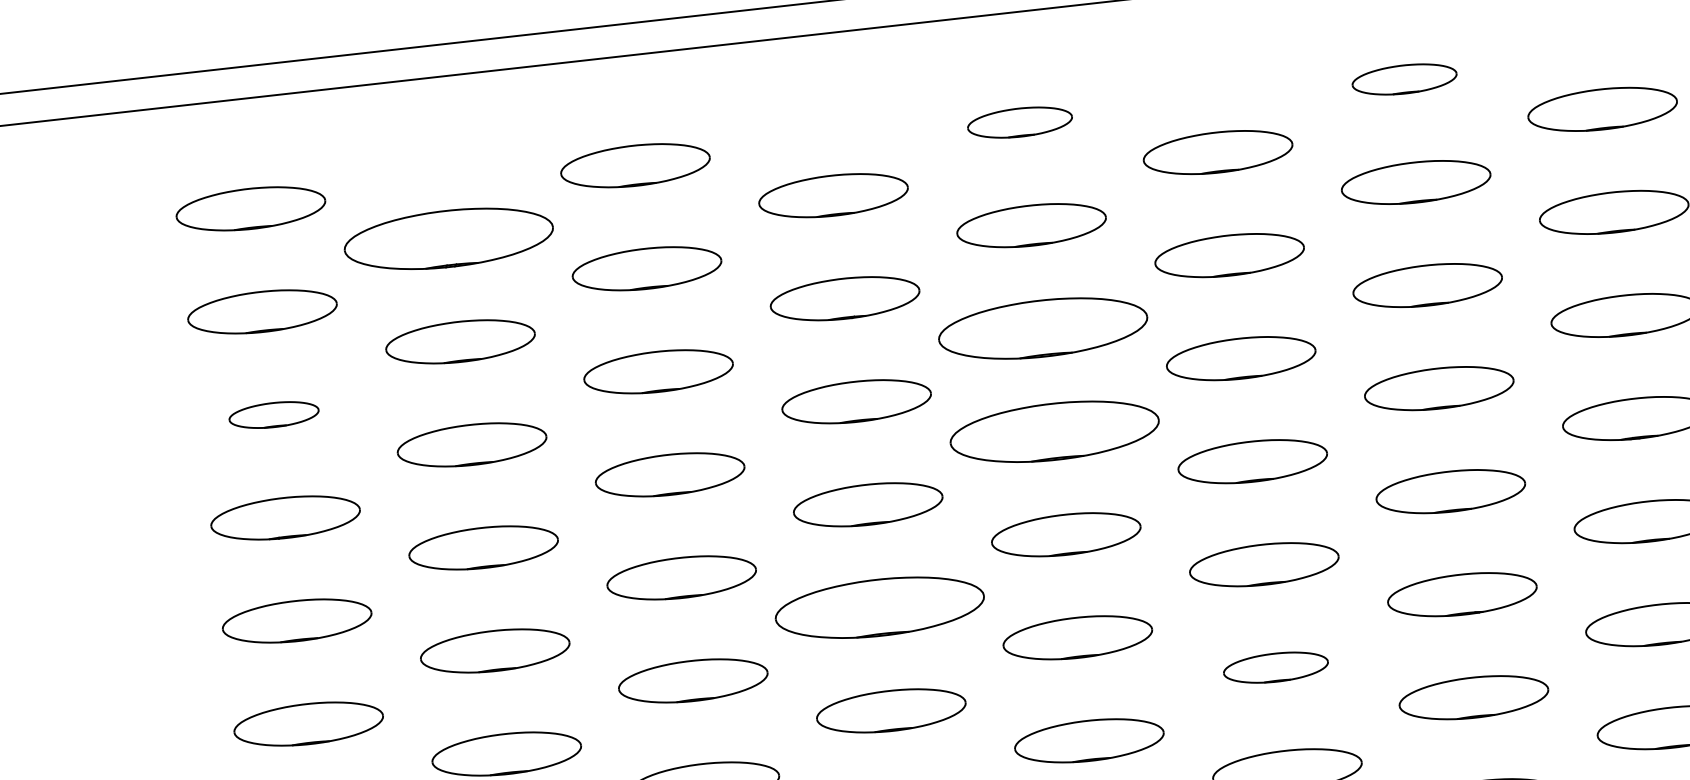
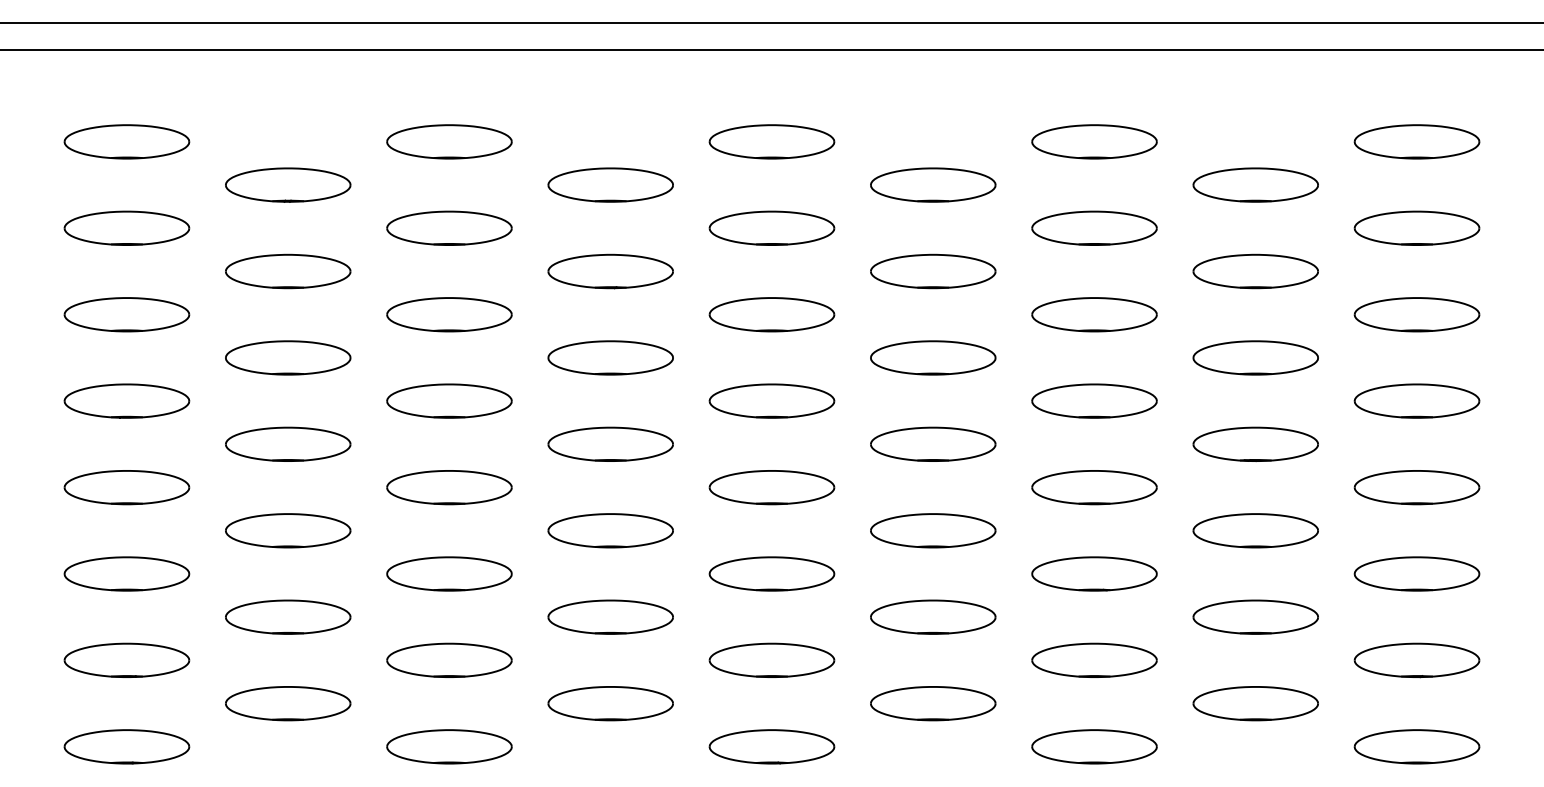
part: (1404, 78) -> (1094, 141), size x1.43
part: (1019, 122) -> (771, 141), size x1.43
part: (449, 238) -> (288, 184), size x0.71
part: (1042, 328) -> (771, 314), size x0.71
part: (273, 414) -> (126, 314), size x1.67
part: (1054, 430) -> (771, 400), size x0.71
part: (879, 607) -> (610, 530), size x0.71
part: (1276, 666) -> (933, 616), size x1.43

